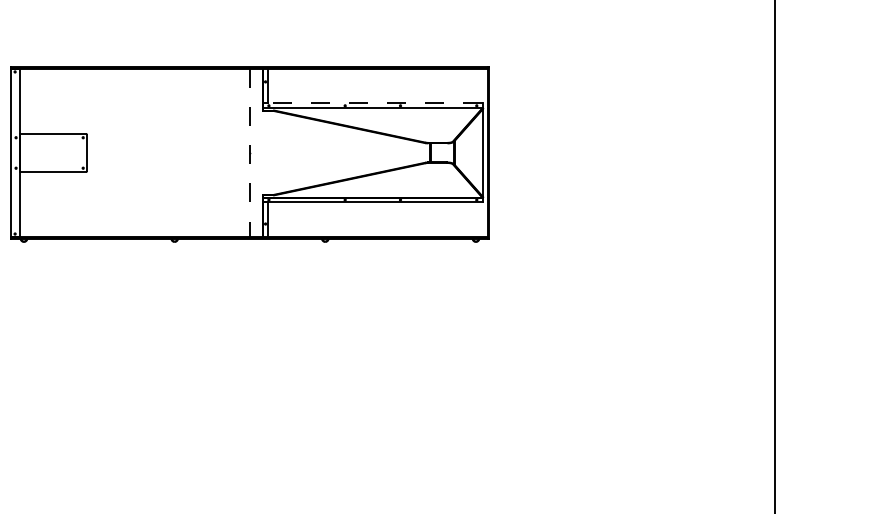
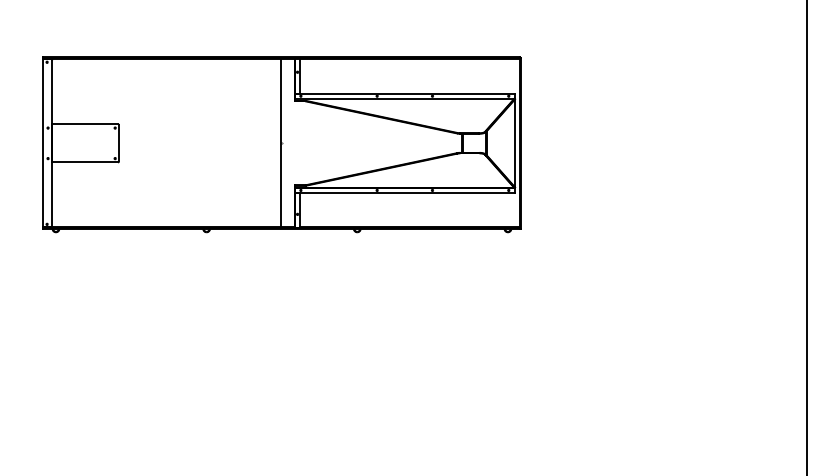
line: (372, 103) -> (404, 93), dashed -> solid
line: (249, 153) -> (281, 143), dashed -> solid

